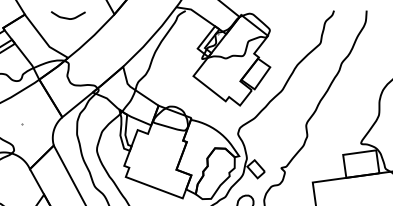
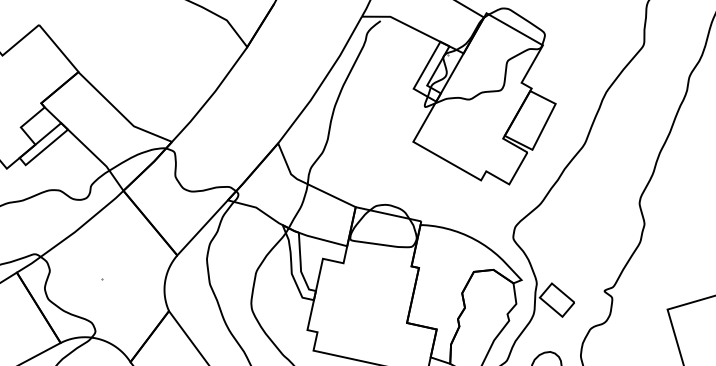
curve: (67, 17) -> (159, 65), removed

